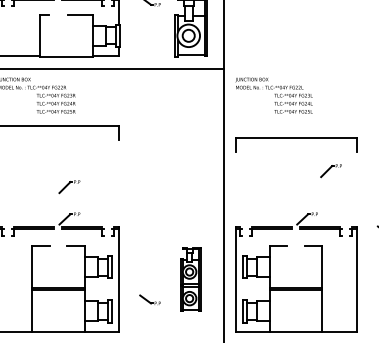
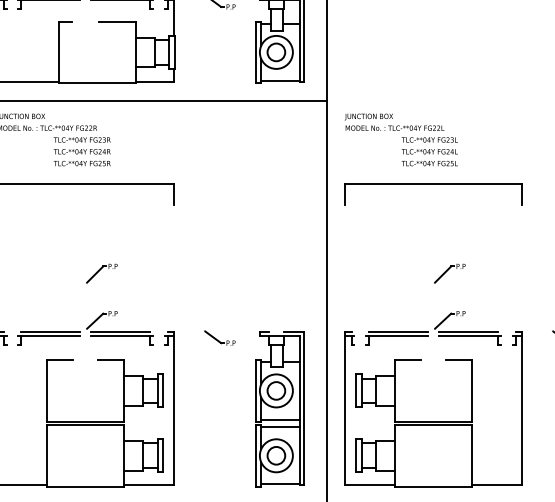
part: (296, 144) -> (434, 193), moved
part: (330, 171) -> (448, 274), moved
part: (190, 279) -> (278, 409), size x1.67
part: (149, 299) -> (218, 337), moved

